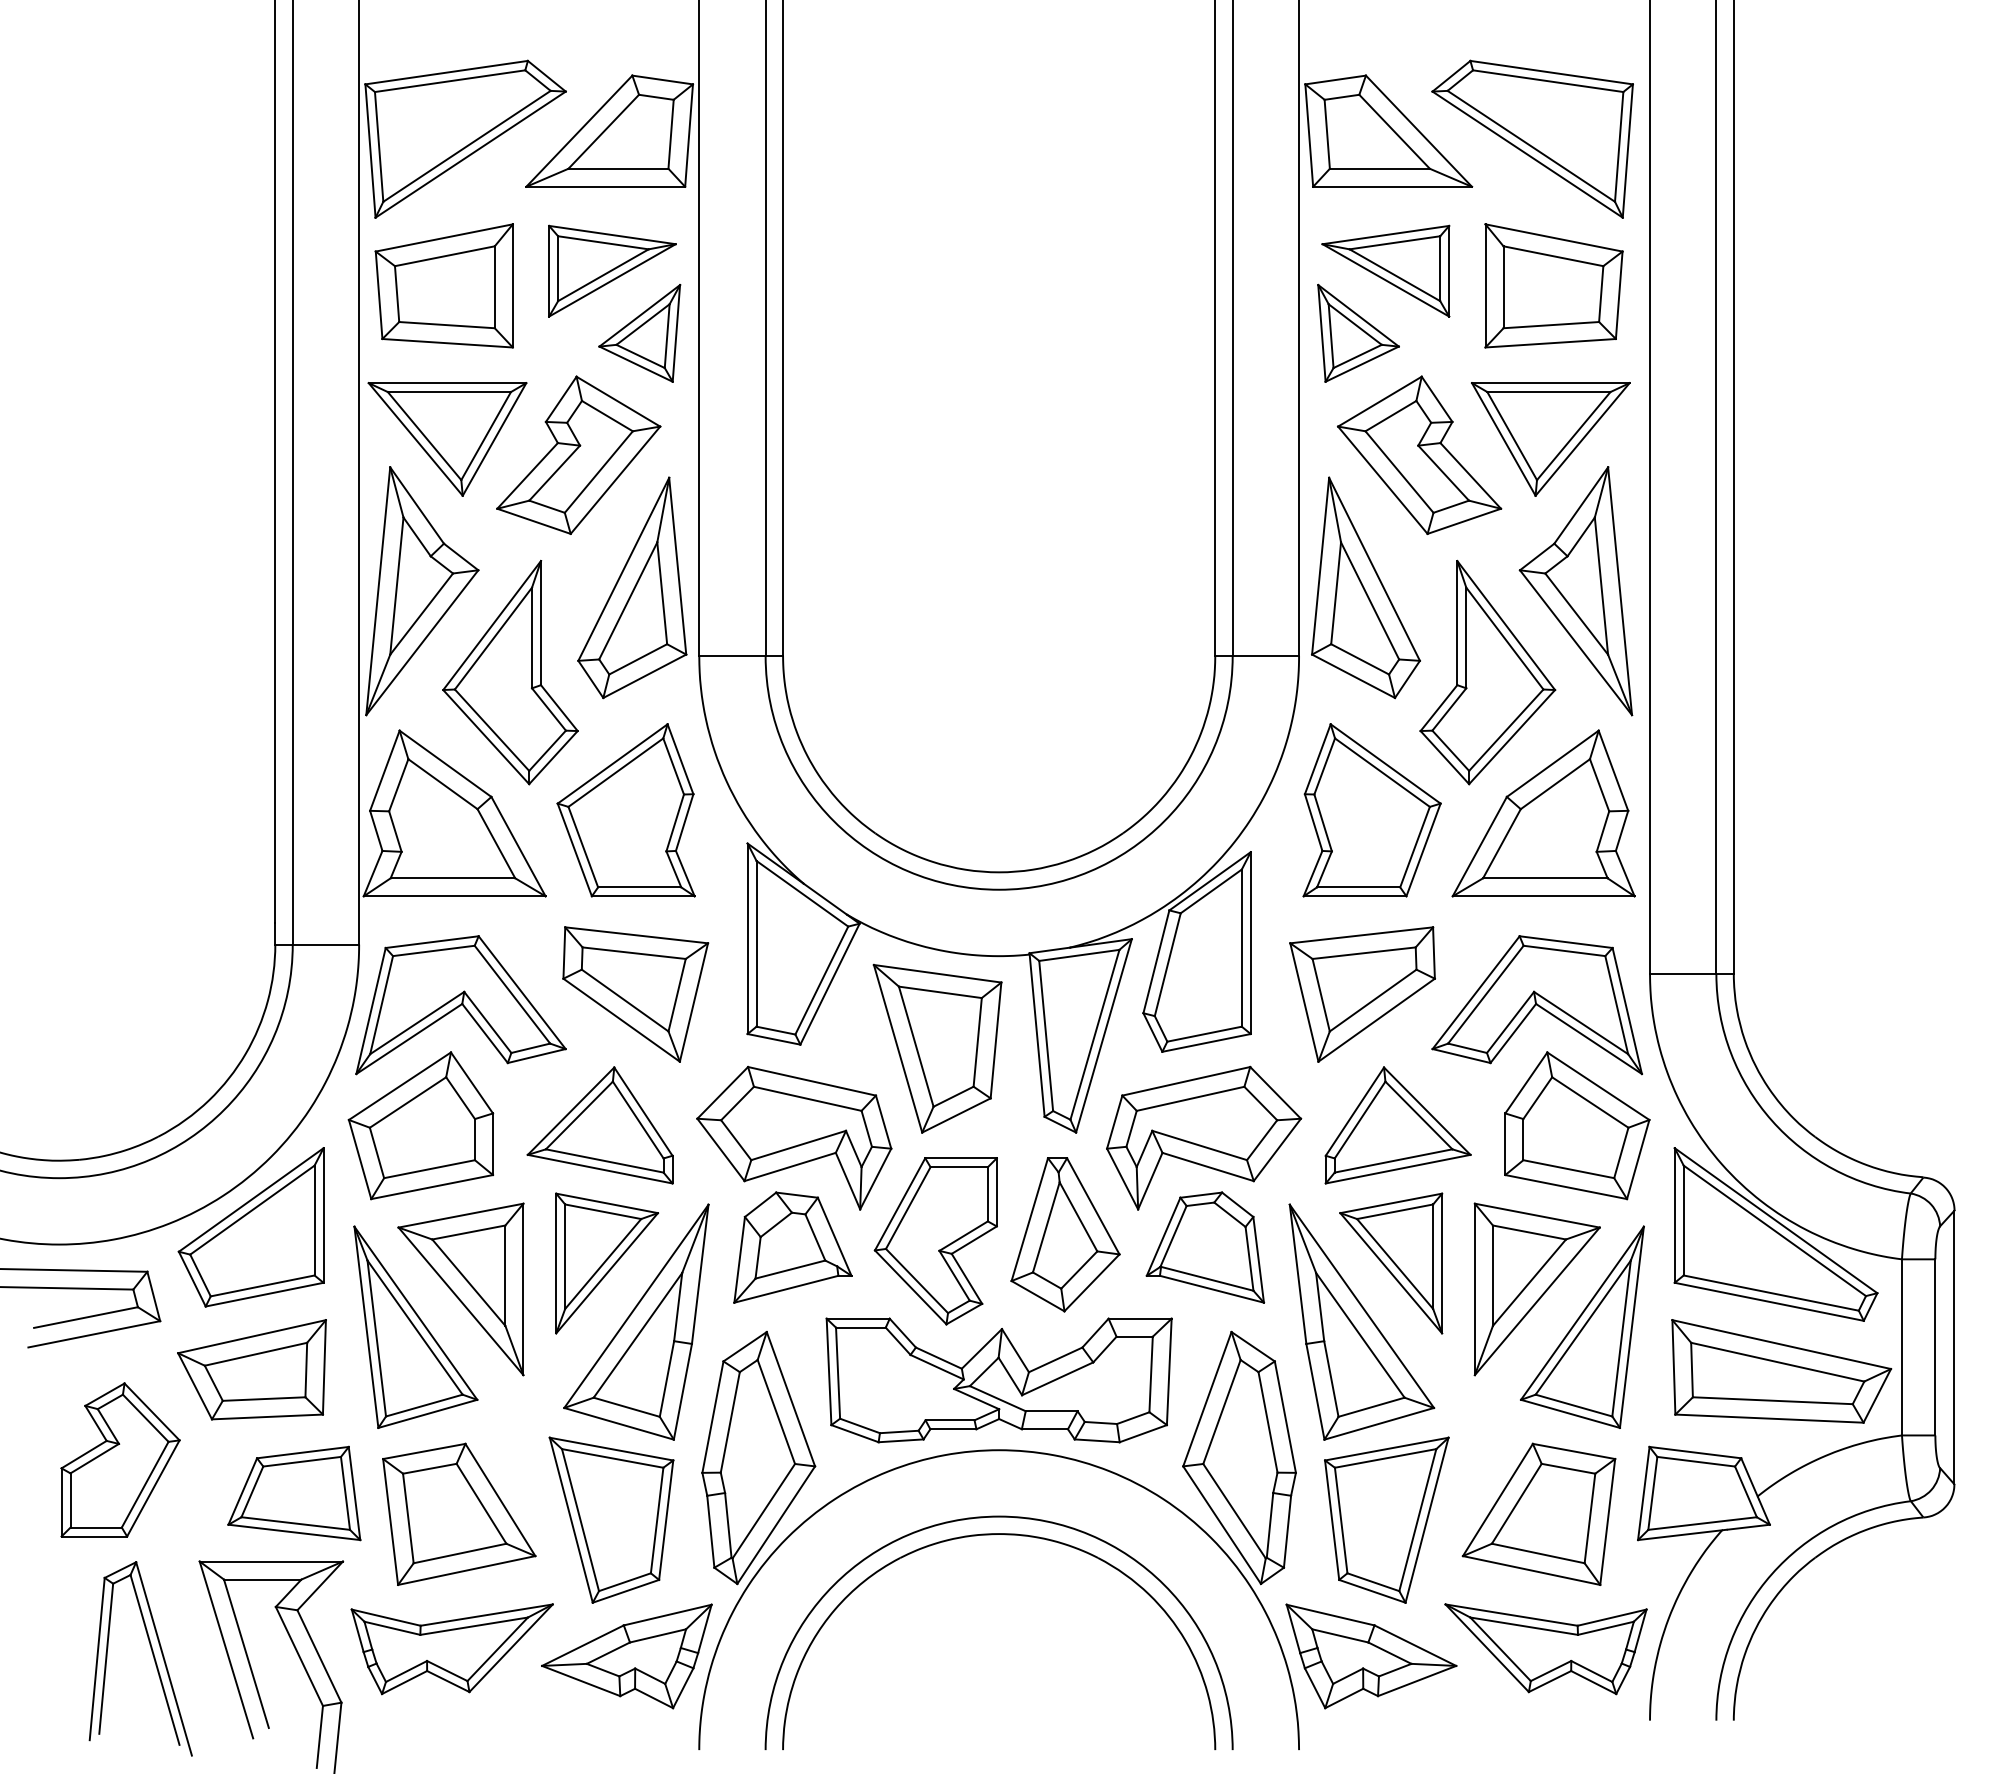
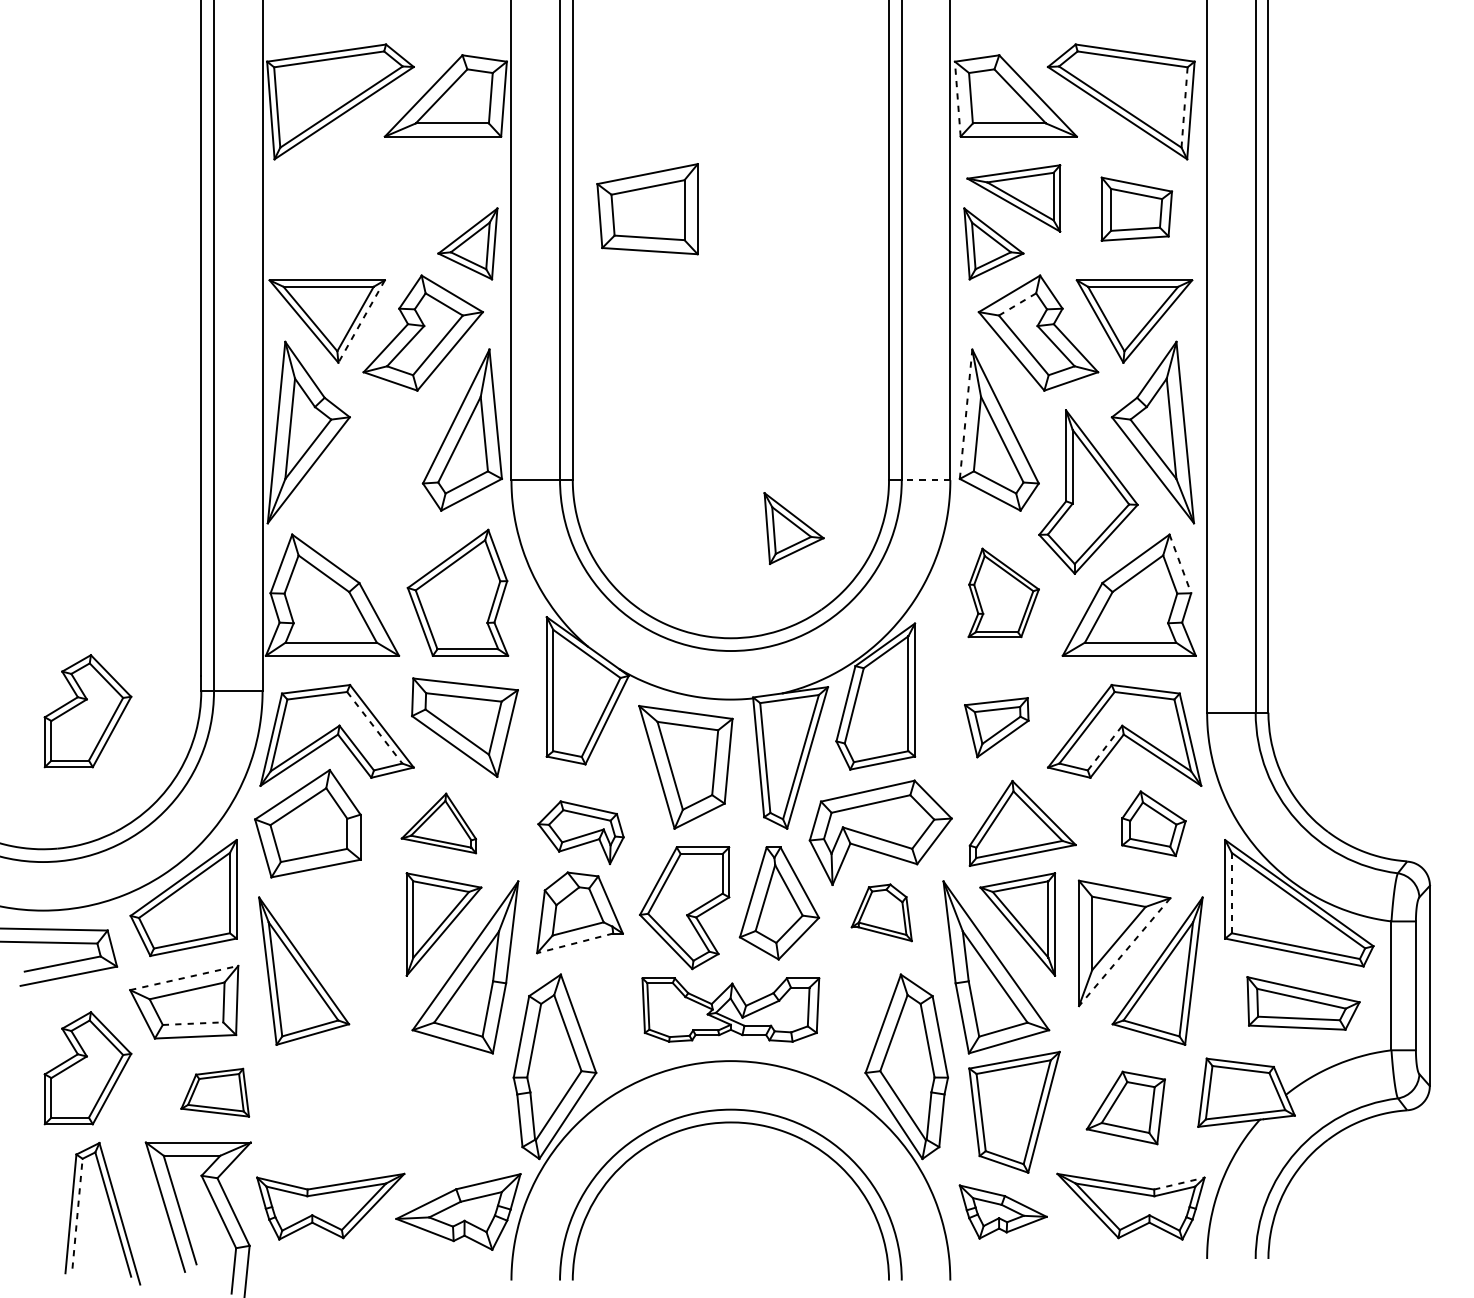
line: (1309, 135) -> (957, 99), solid -> dashed
line: (1619, 147) -> (1184, 107), solid -> dashed
part: (612, 270) -> (447, 197), removed
part: (443, 285) -> (647, 208), moved
part: (1553, 285) -> (1136, 208), size x0.7
line: (1390, 416) -> (1017, 304), solid -> dashed
line: (494, 439) -> (361, 321), solid -> dashed
line: (1320, 566) -> (966, 414), solid -> dashed
line: (1265, 656) -> (925, 480), solid -> dashed
part: (510, 672) -> (373, 492), removed
part: (1085, 721) -> (794, 527), added
line: (1613, 770) -> (1180, 563), solid -> dashed
part: (1371, 810) -> (1003, 593), size x0.7
part: (120, 971) -> (87, 710), added
line: (512, 994) -> (374, 727), solid -> dashed
part: (1362, 994) -> (996, 727), size x0.6
line: (1510, 1022) -> (1105, 748), solid -> dashed
part: (599, 1125) -> (438, 823), size x0.7
part: (1577, 1125) -> (1154, 823), size x0.6
part: (794, 1137) -> (581, 832), size x0.6
line: (1683, 1220) -> (1231, 893), solid -> dashed
part: (1205, 1247) -> (881, 912), size x0.7
part: (460, 1289) -> (336, 943), removed
line: (786, 1289) -> (575, 943), solid -> dashed
line: (1537, 1301) -> (1124, 952), solid -> dashed
line: (252, 1336) -> (184, 977), solid -> dashed
part: (1781, 1371) -> (1303, 1003), size x0.7
part: (998, 1380) -> (730, 1010), size x0.7
line: (264, 1399) -> (193, 1023), solid -> dashed
part: (294, 1493) -> (215, 1092), size x0.7
part: (459, 1513) -> (336, 1107), removed
part: (1538, 1513) -> (1125, 1107), size x0.7
part: (611, 1519) -> (447, 1111), removed
line: (1612, 1617) -> (1179, 1183), solid -> dashed
part: (1371, 1656) -> (1003, 1212), size x0.7
line: (106, 1658) -> (77, 1213), solid -> dashed

